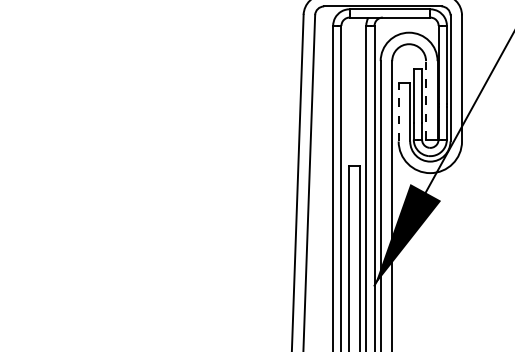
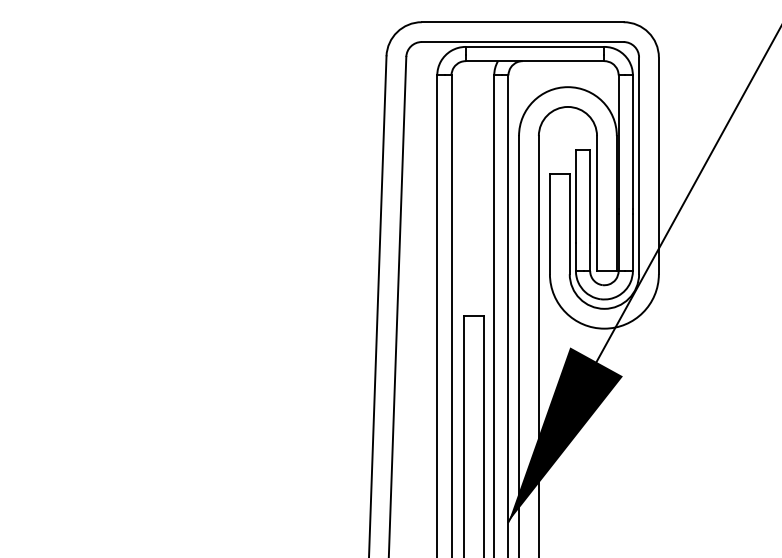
line: (426, 99) -> (597, 202), dashed -> solid
line: (398, 111) -> (549, 222), dashed -> solid

